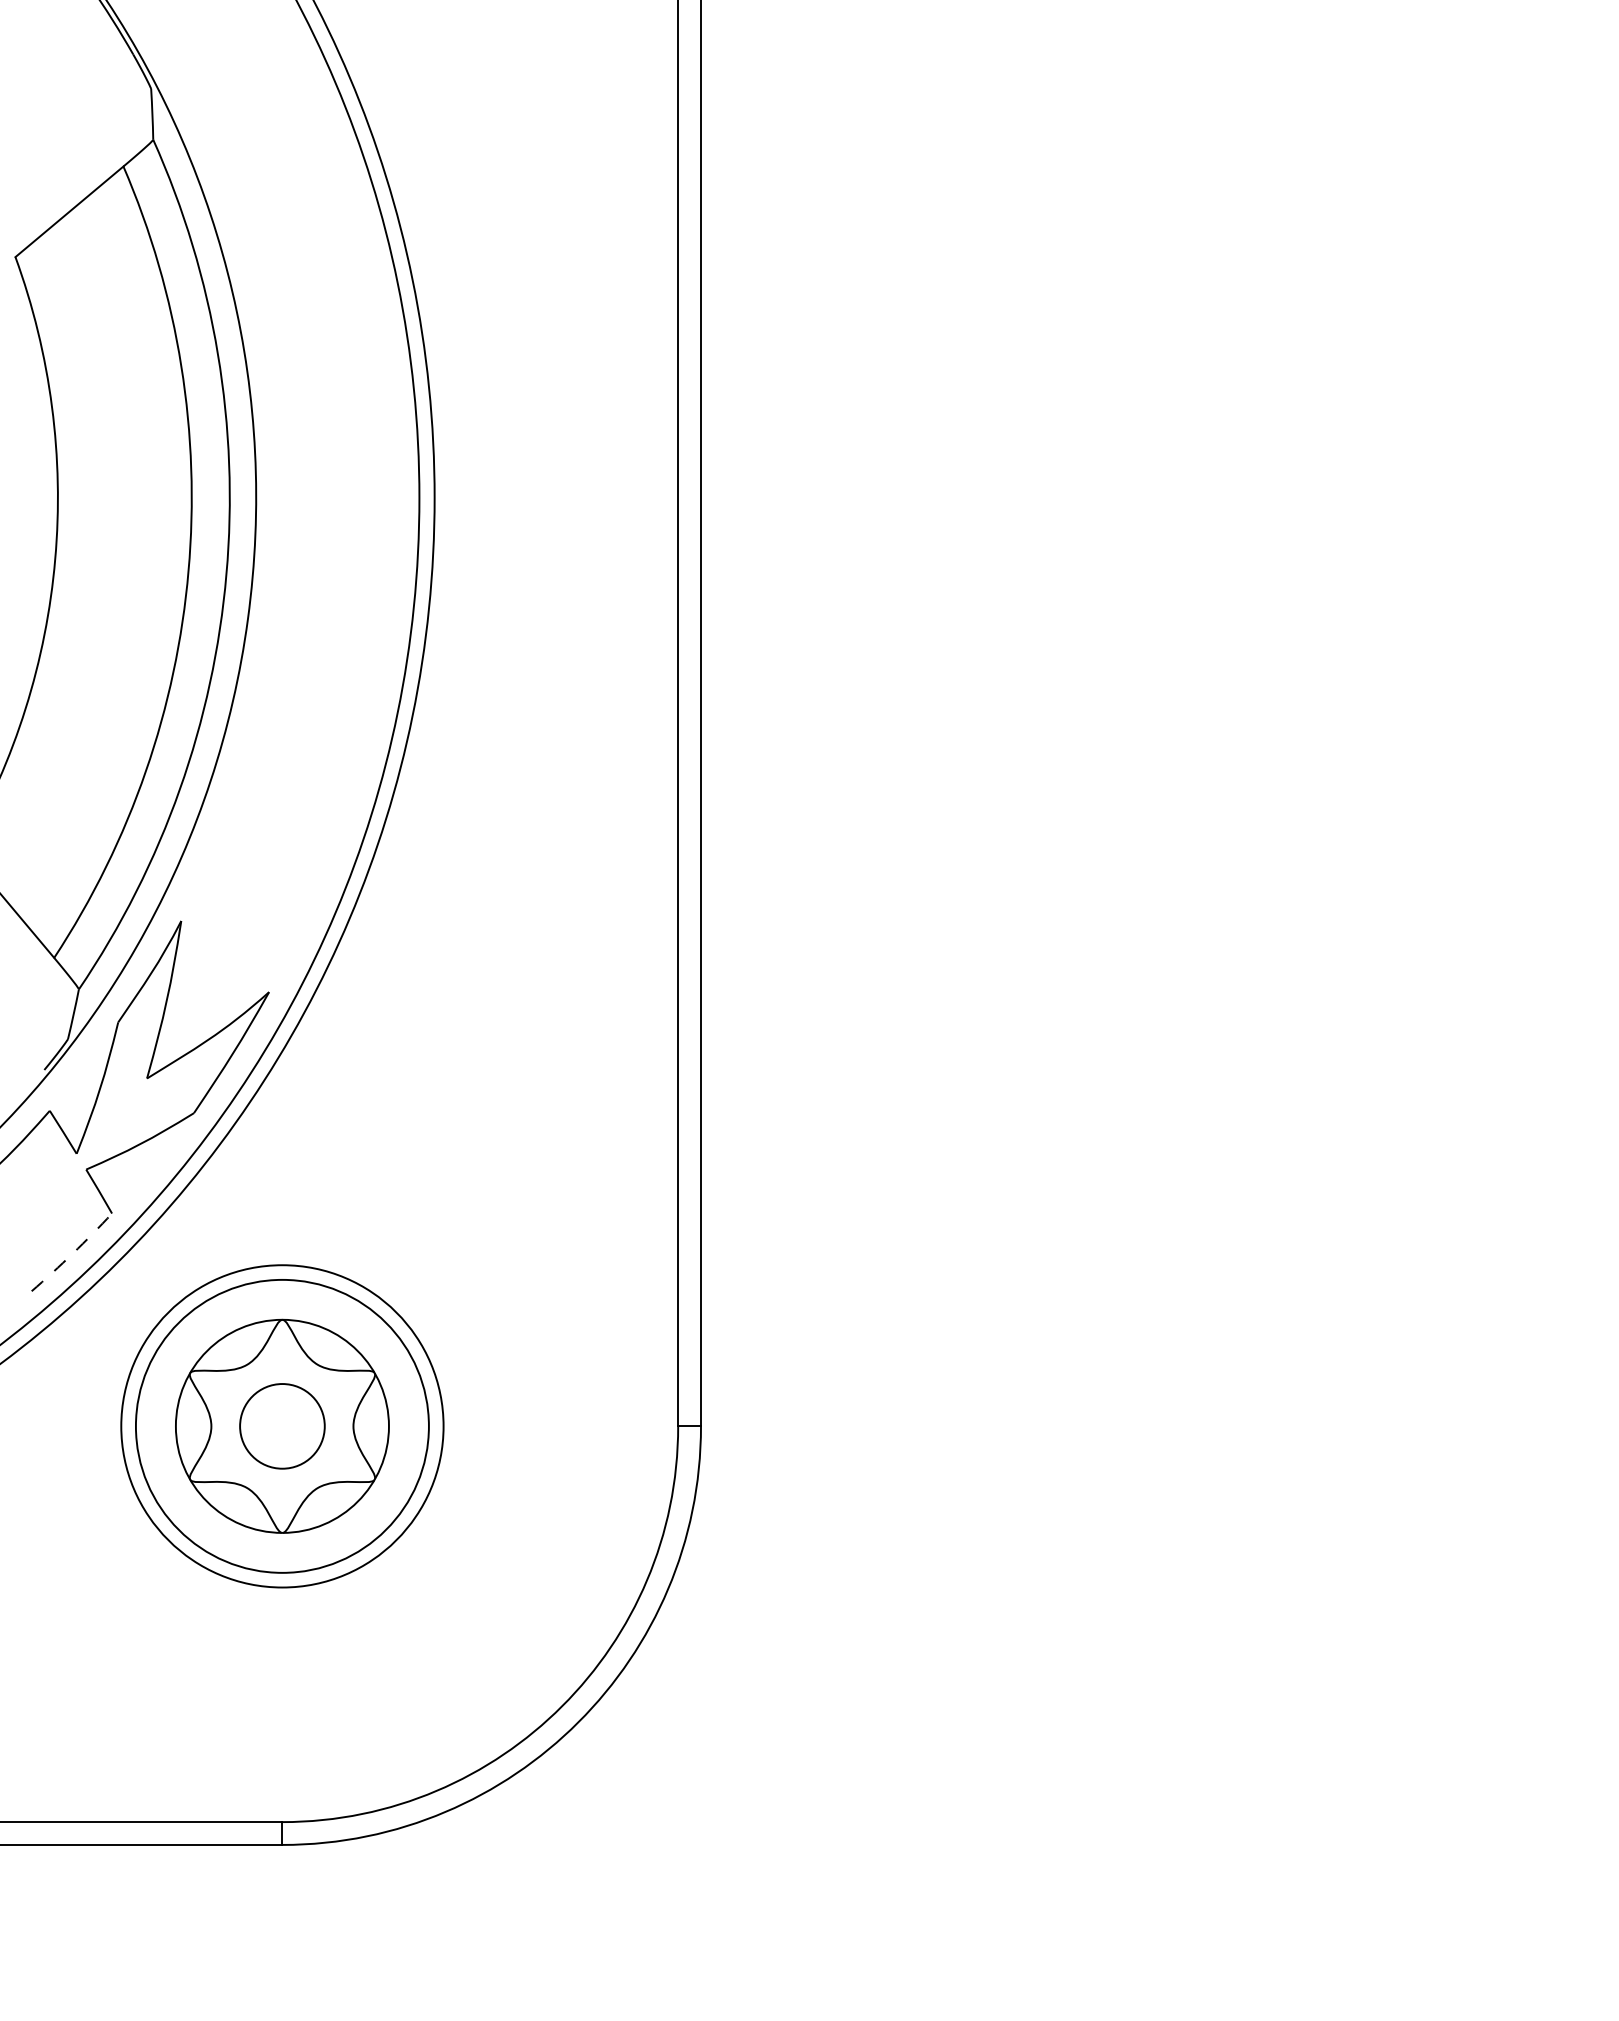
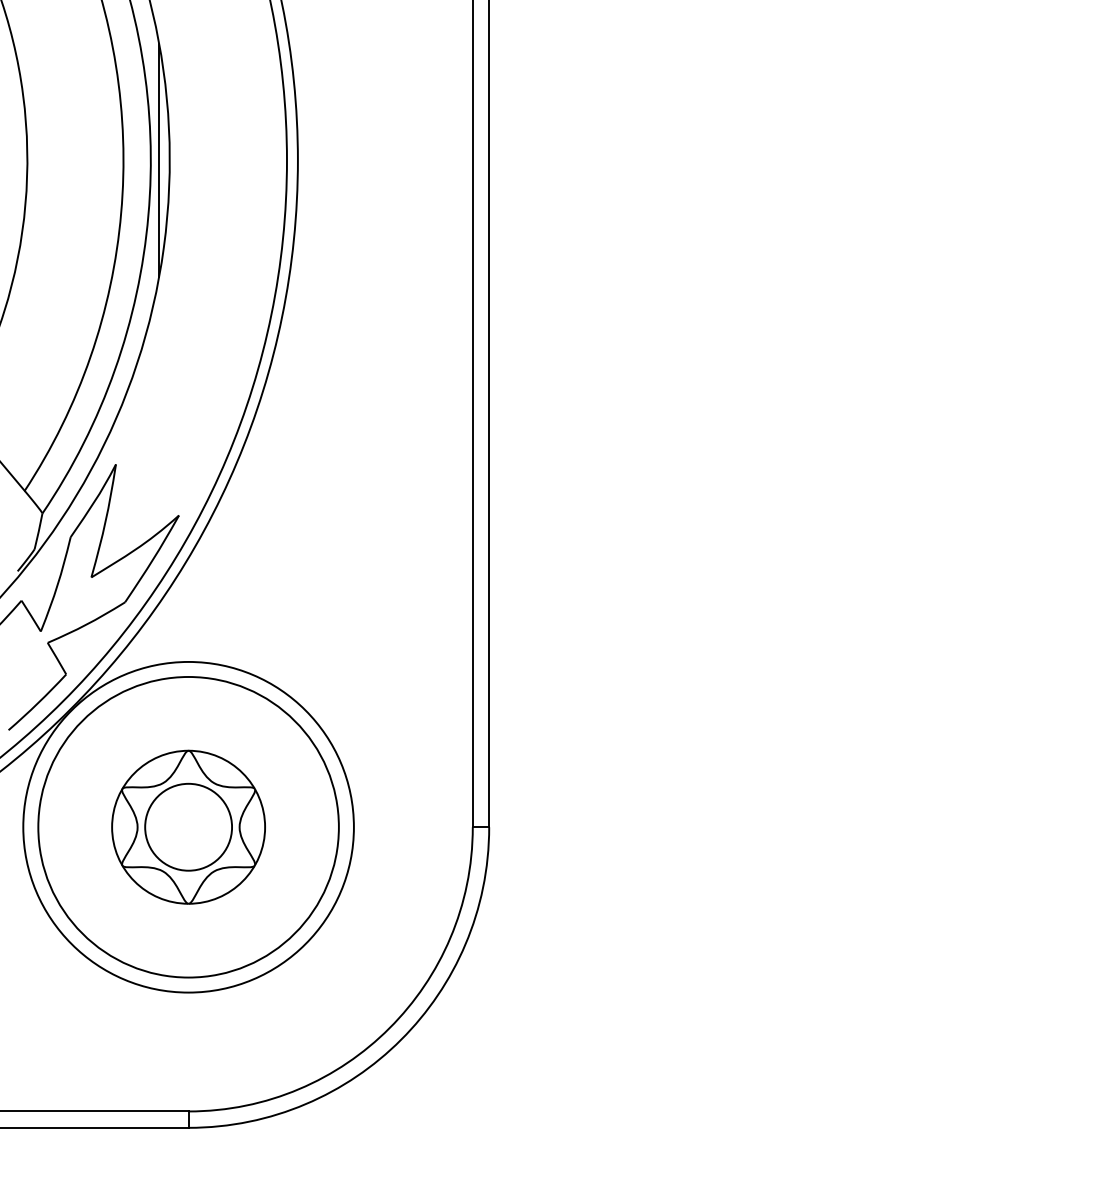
line: (240, 497) -> (158, 160), added
arc: (72, 1253) -> (37, 703), dashed -> solid
circle: (281, 1425) -> (187, 826), size x1.43
circle: (282, 1426) -> (188, 827), size x1.43
circle: (282, 1426) -> (188, 827), size x1.43

